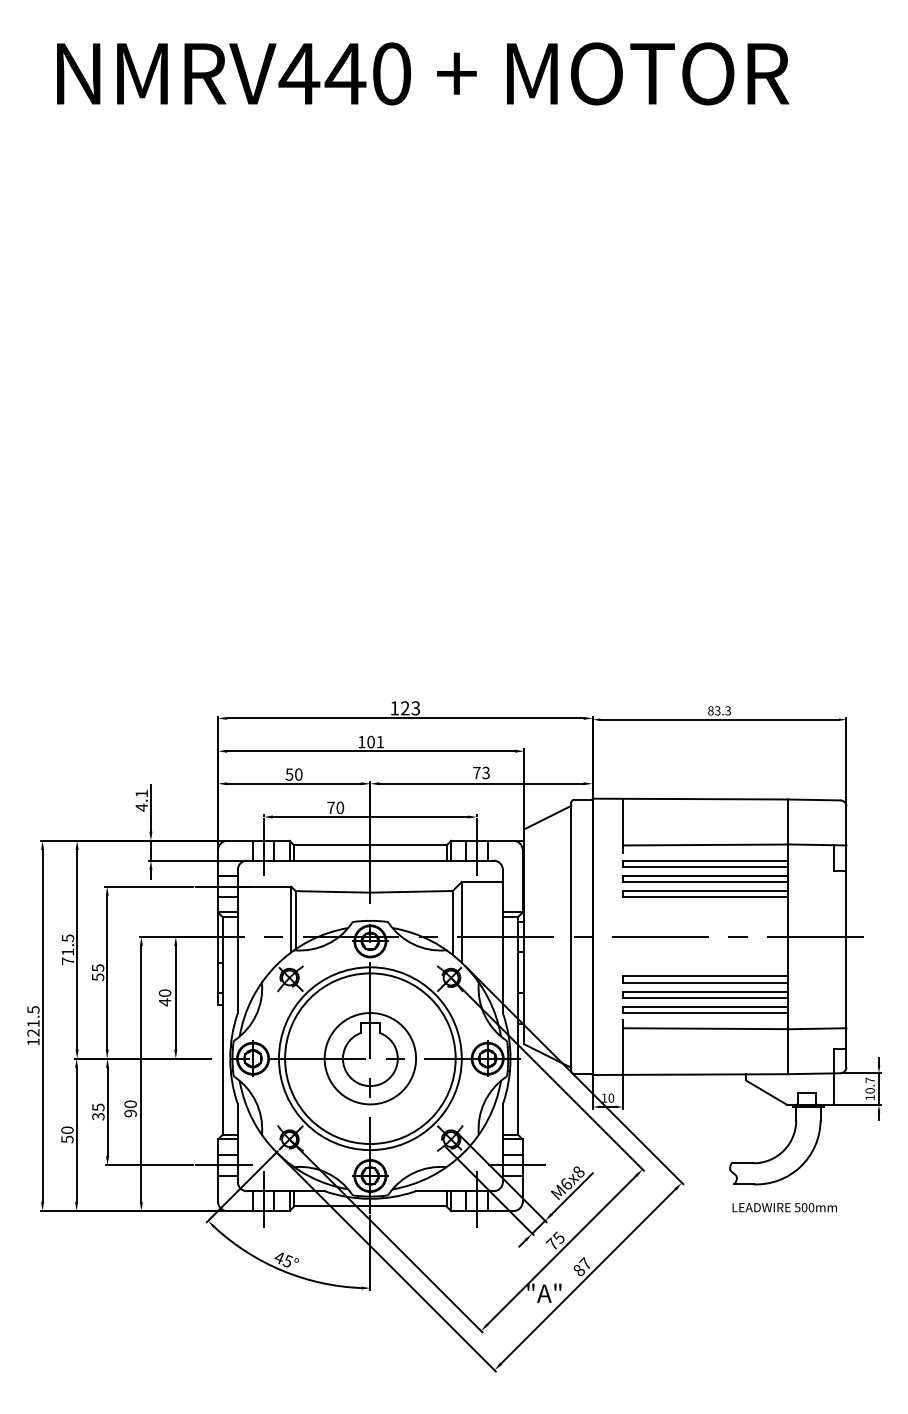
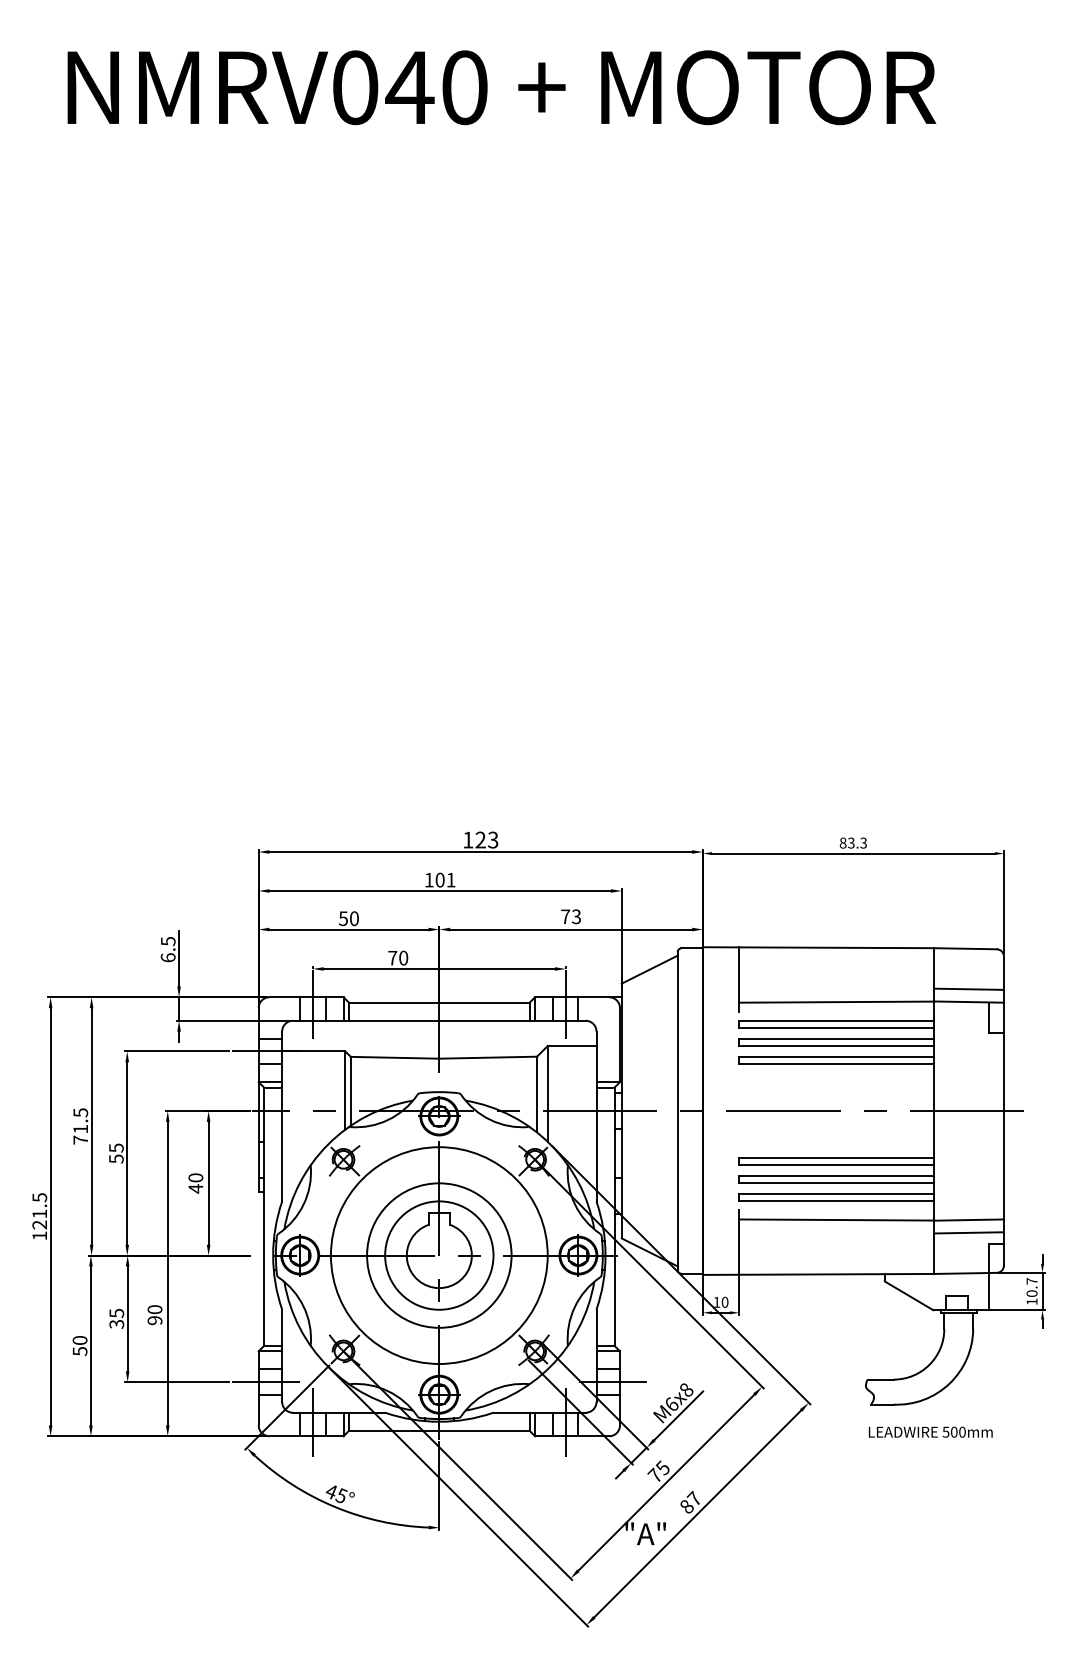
text: (299, 73) -> (355, 87), NMRV440 -> NMRV040
text: (141, 800) -> (167, 949), 4.1 -> 6.5
line: (816, 833) -> (968, 988), added
line: (816, 1039) -> (968, 1232), added
circle: (370, 1058) -> (439, 1255), size x0.71

